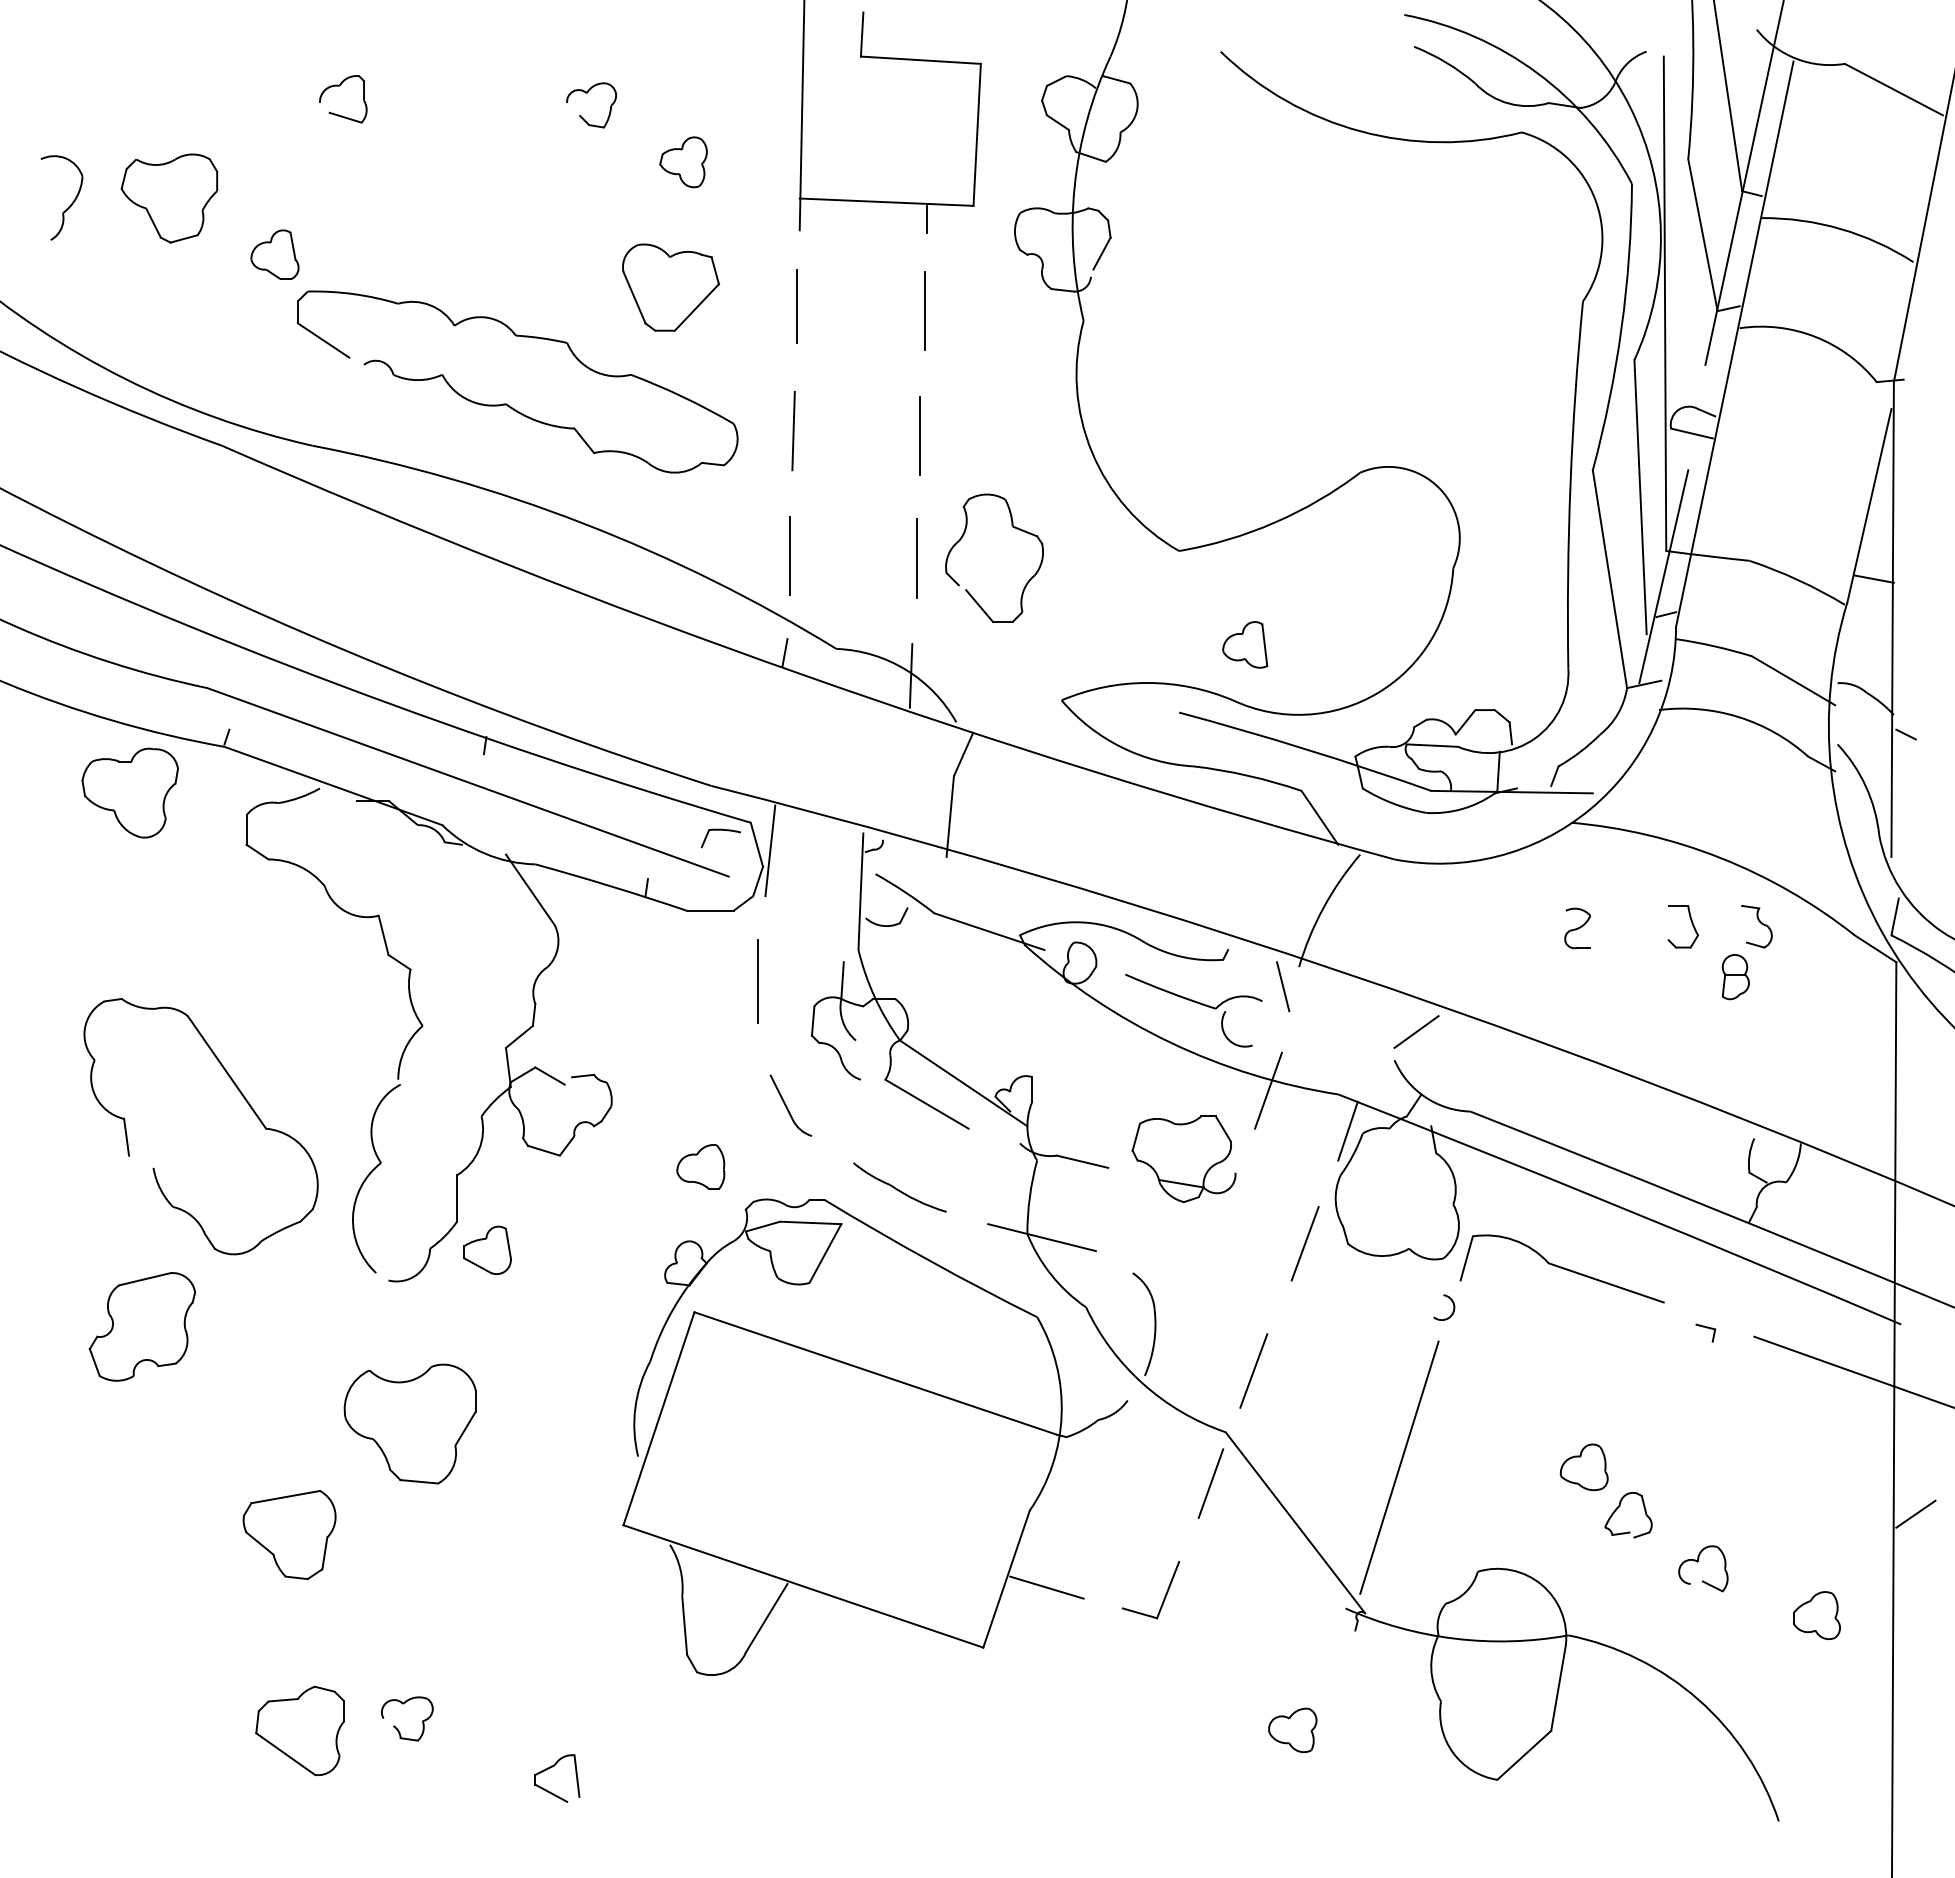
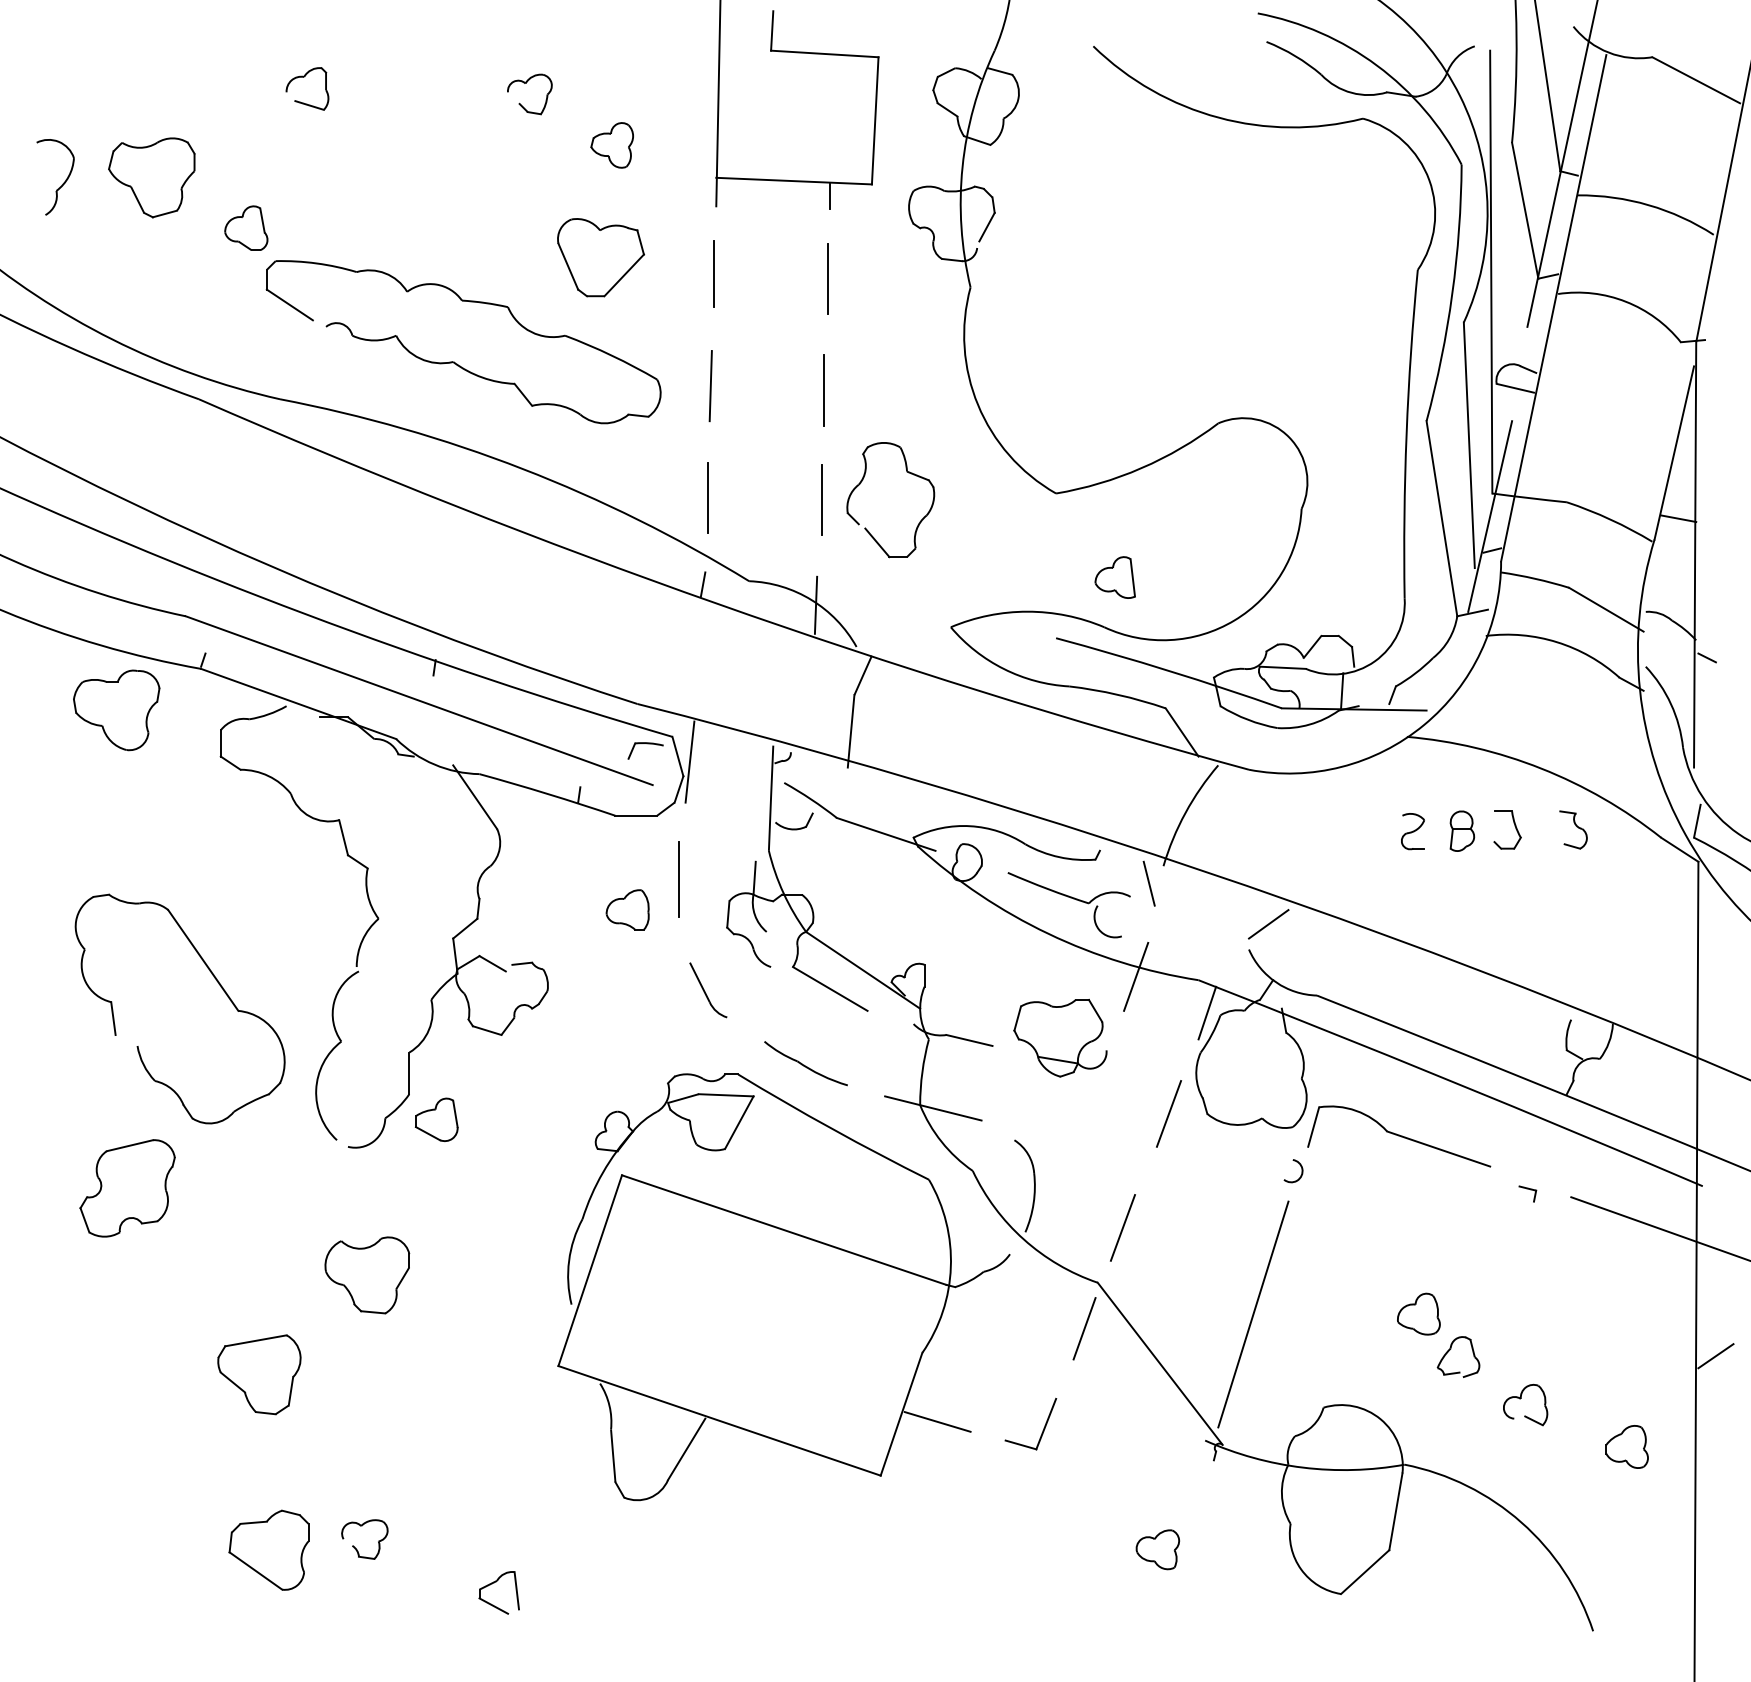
part: (1735, 977) -> (1462, 831), moved
part: (700, 1166) -> (627, 909), moved
part: (409, 1423) -> (366, 1274), size x0.71

